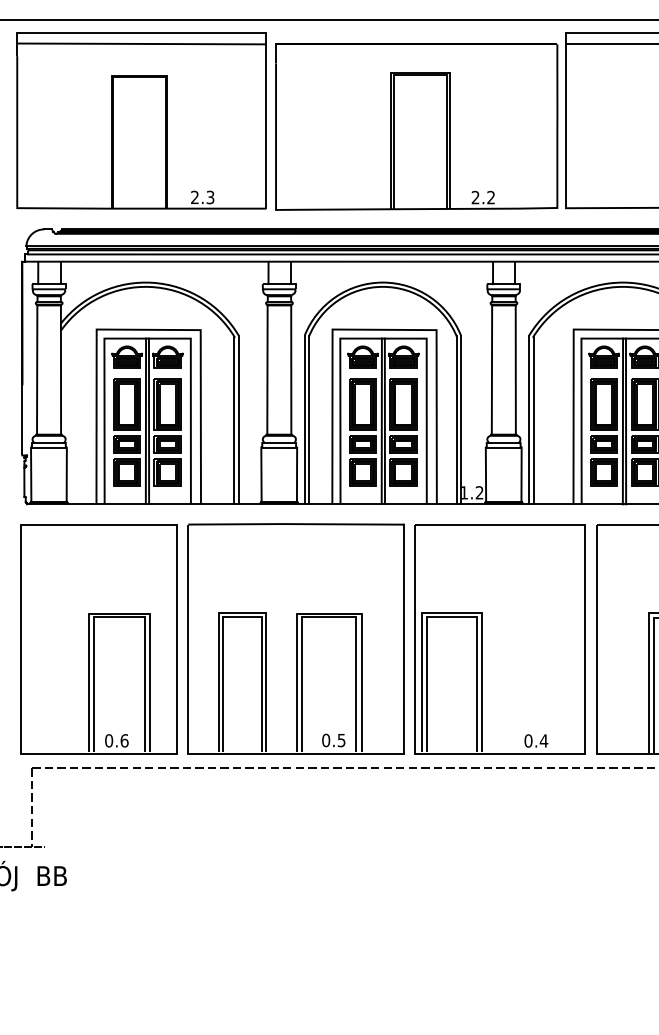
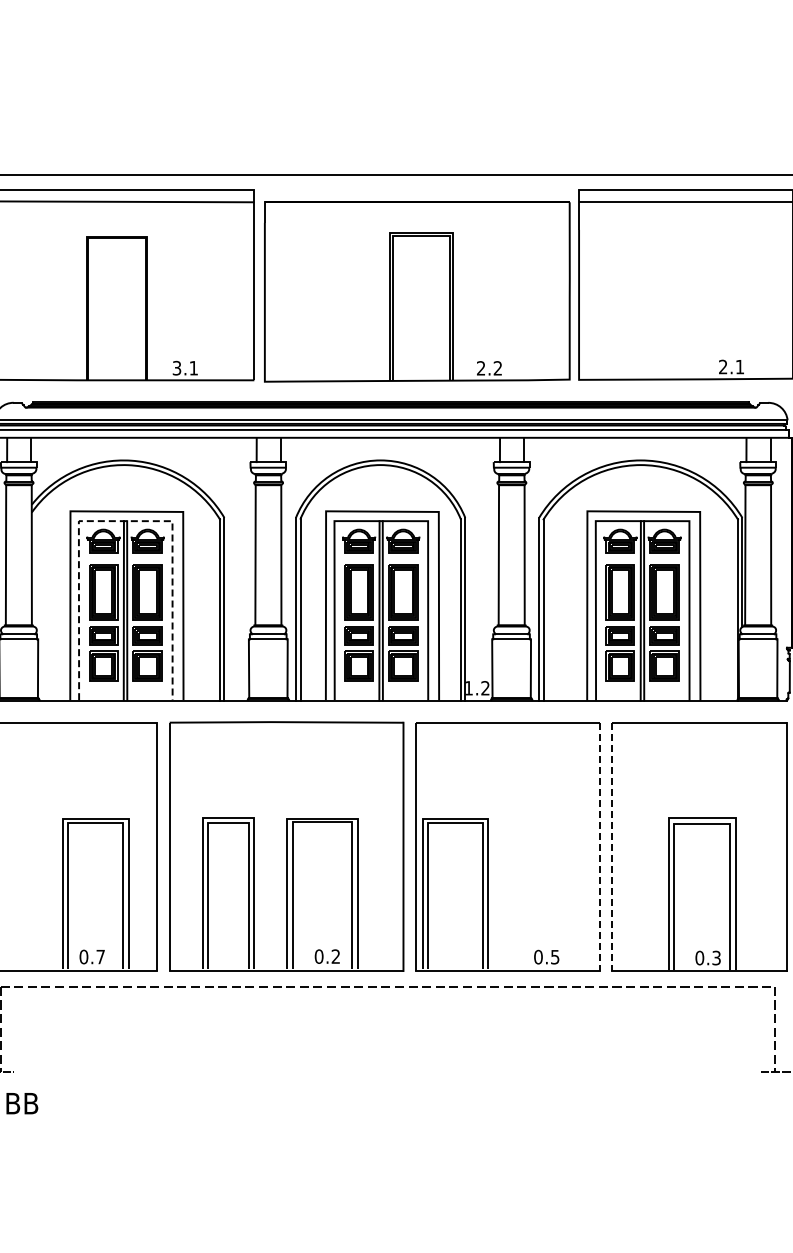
text: (201, 196) -> (184, 367), 2.3 -> 3.1
line: (147, 338) -> (125, 521), solid -> dashed
line: (585, 639) -> (600, 847), solid -> dashed
line: (596, 639) -> (612, 847), solid -> dashed
text: (124, 740) -> (100, 956), 0.6 -> 0.7
text: (341, 740) -> (335, 956), 0.5 -> 0.2
text: (543, 741) -> (554, 957), 0.4 -> 0.5

